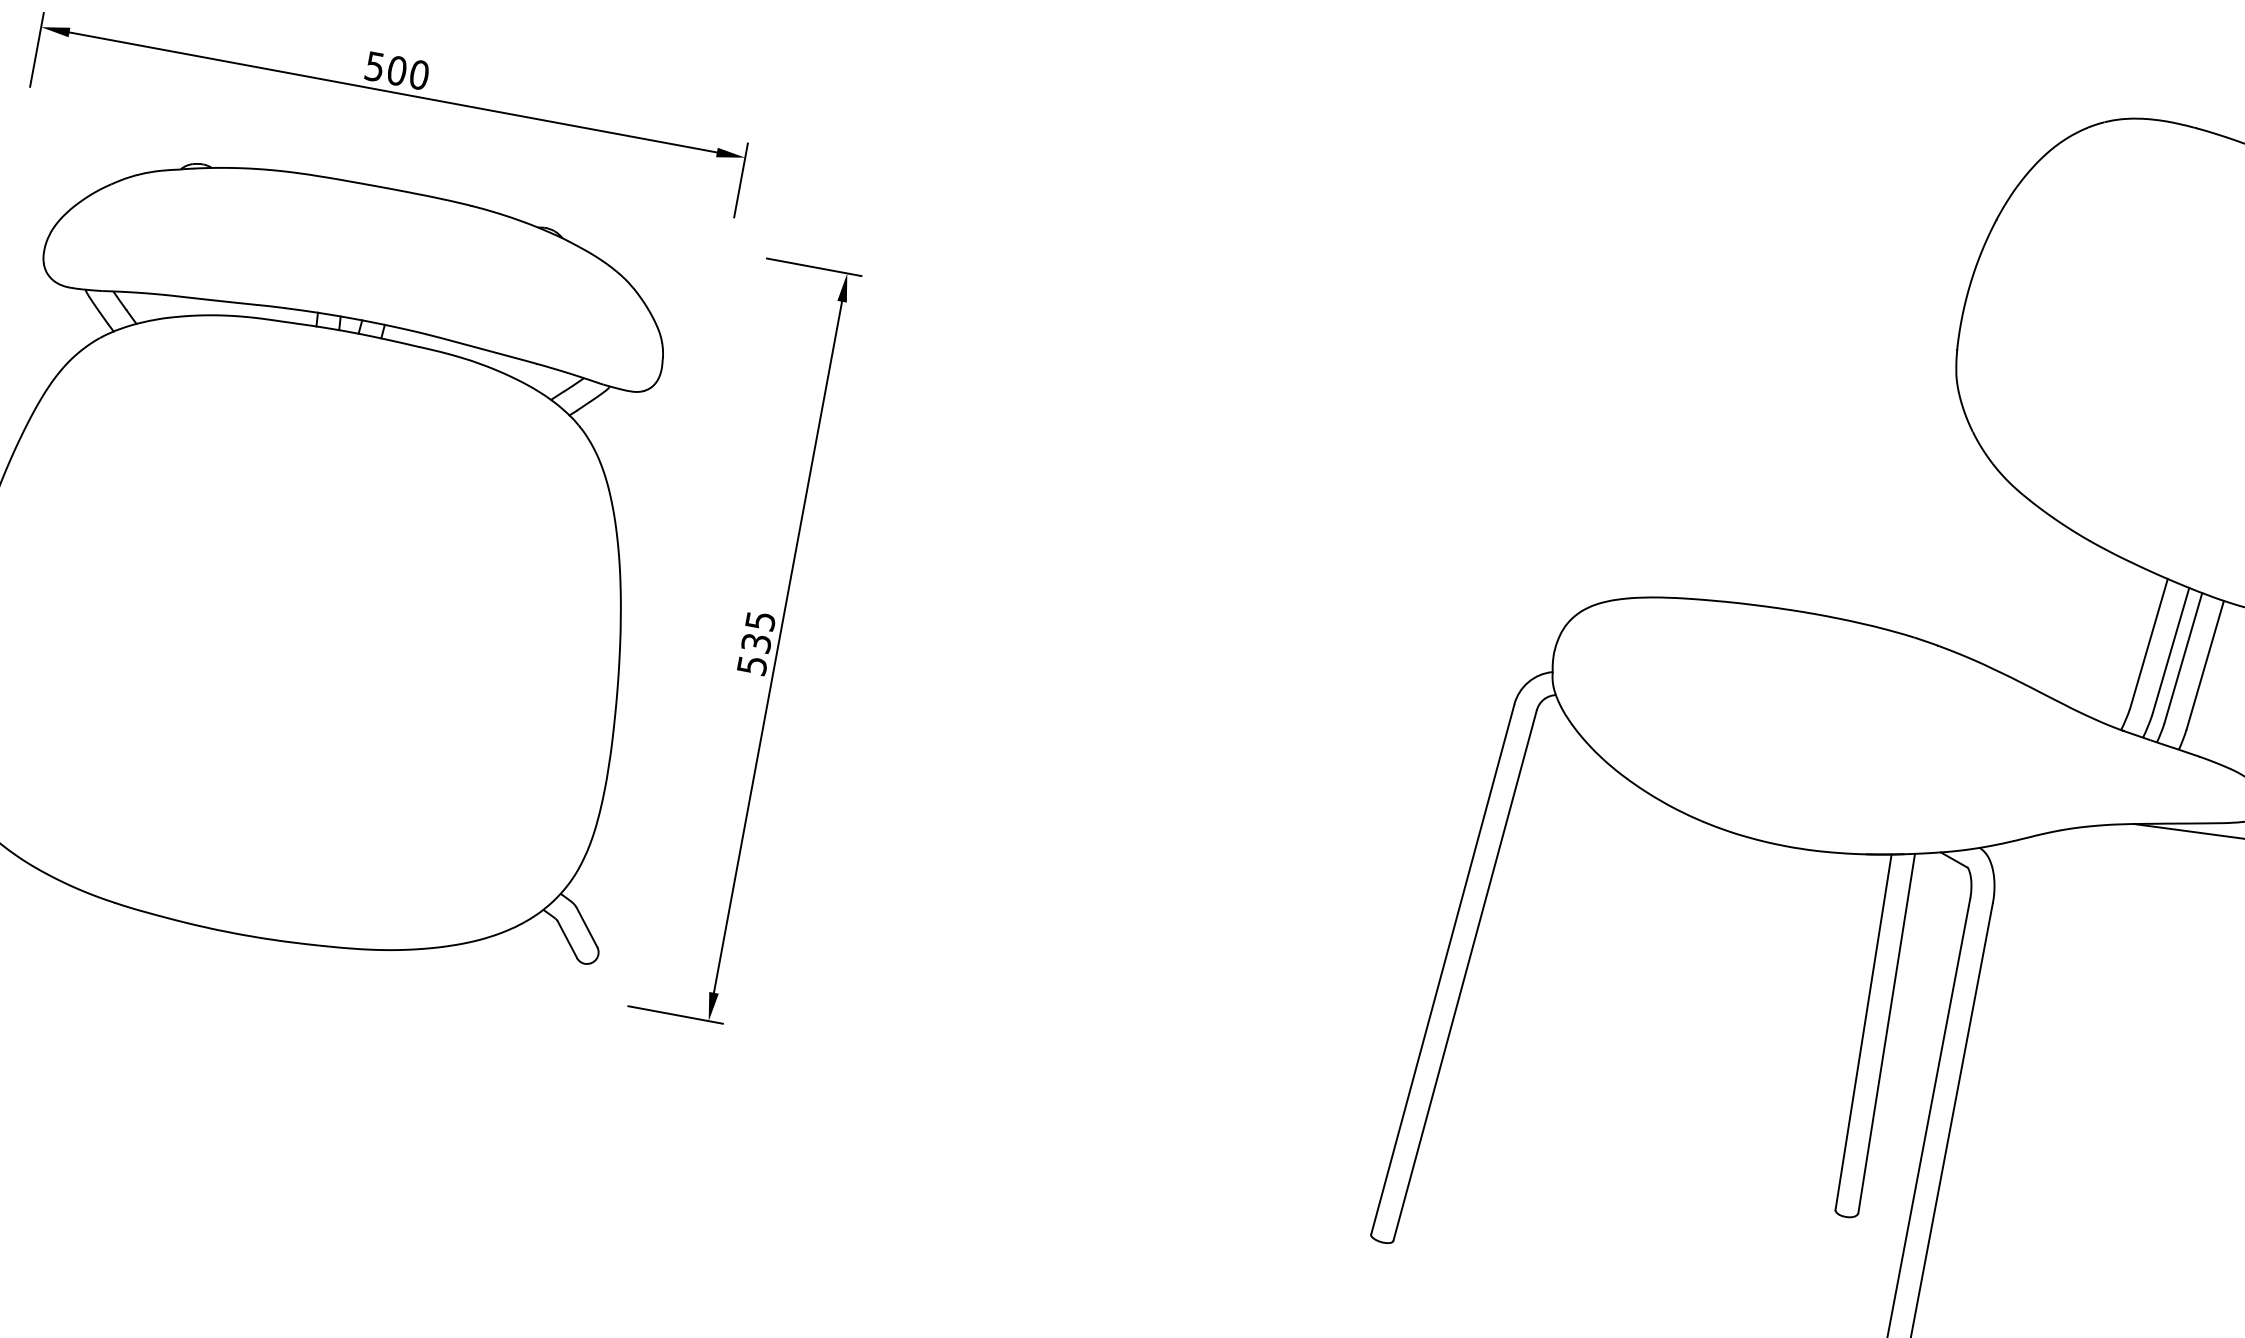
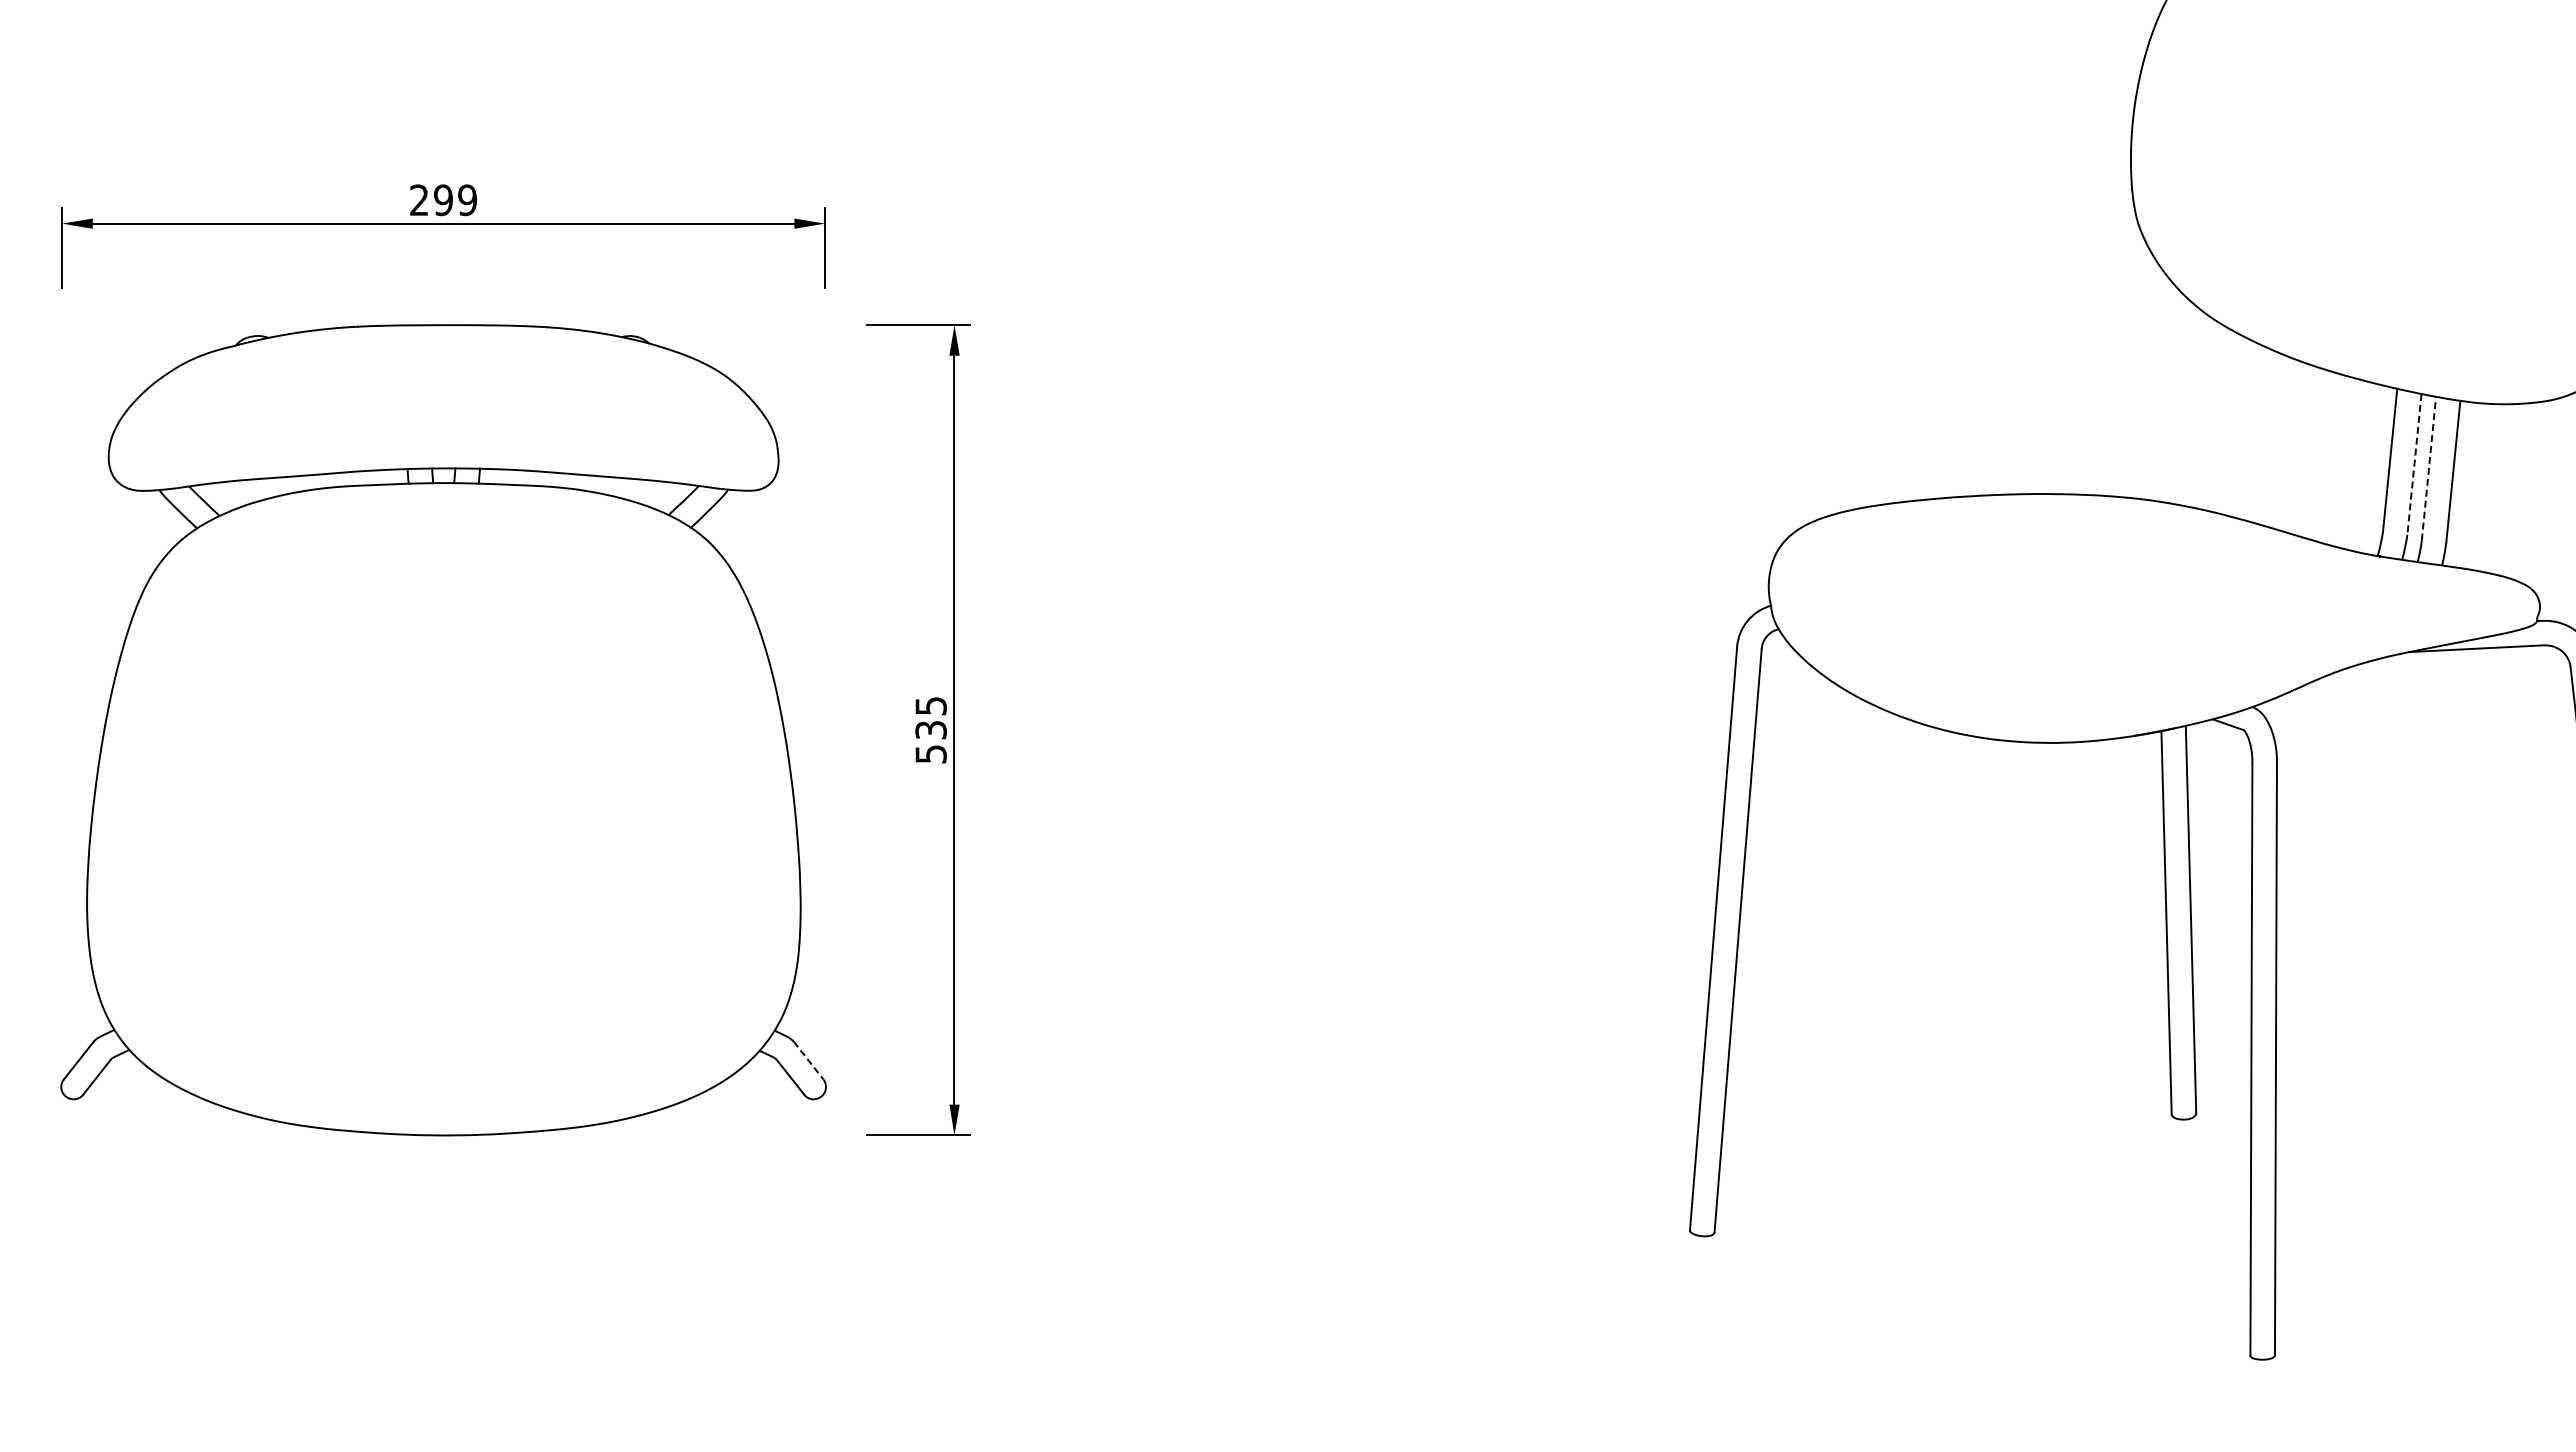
text: (397, 71) -> (443, 200), 500 -> 299
line: (2170, 651) -> (2414, 464), solid -> dashed
line: (2183, 658) -> (2429, 468), solid -> dashed
line: (586, 927) -> (808, 1060), solid -> dashed

